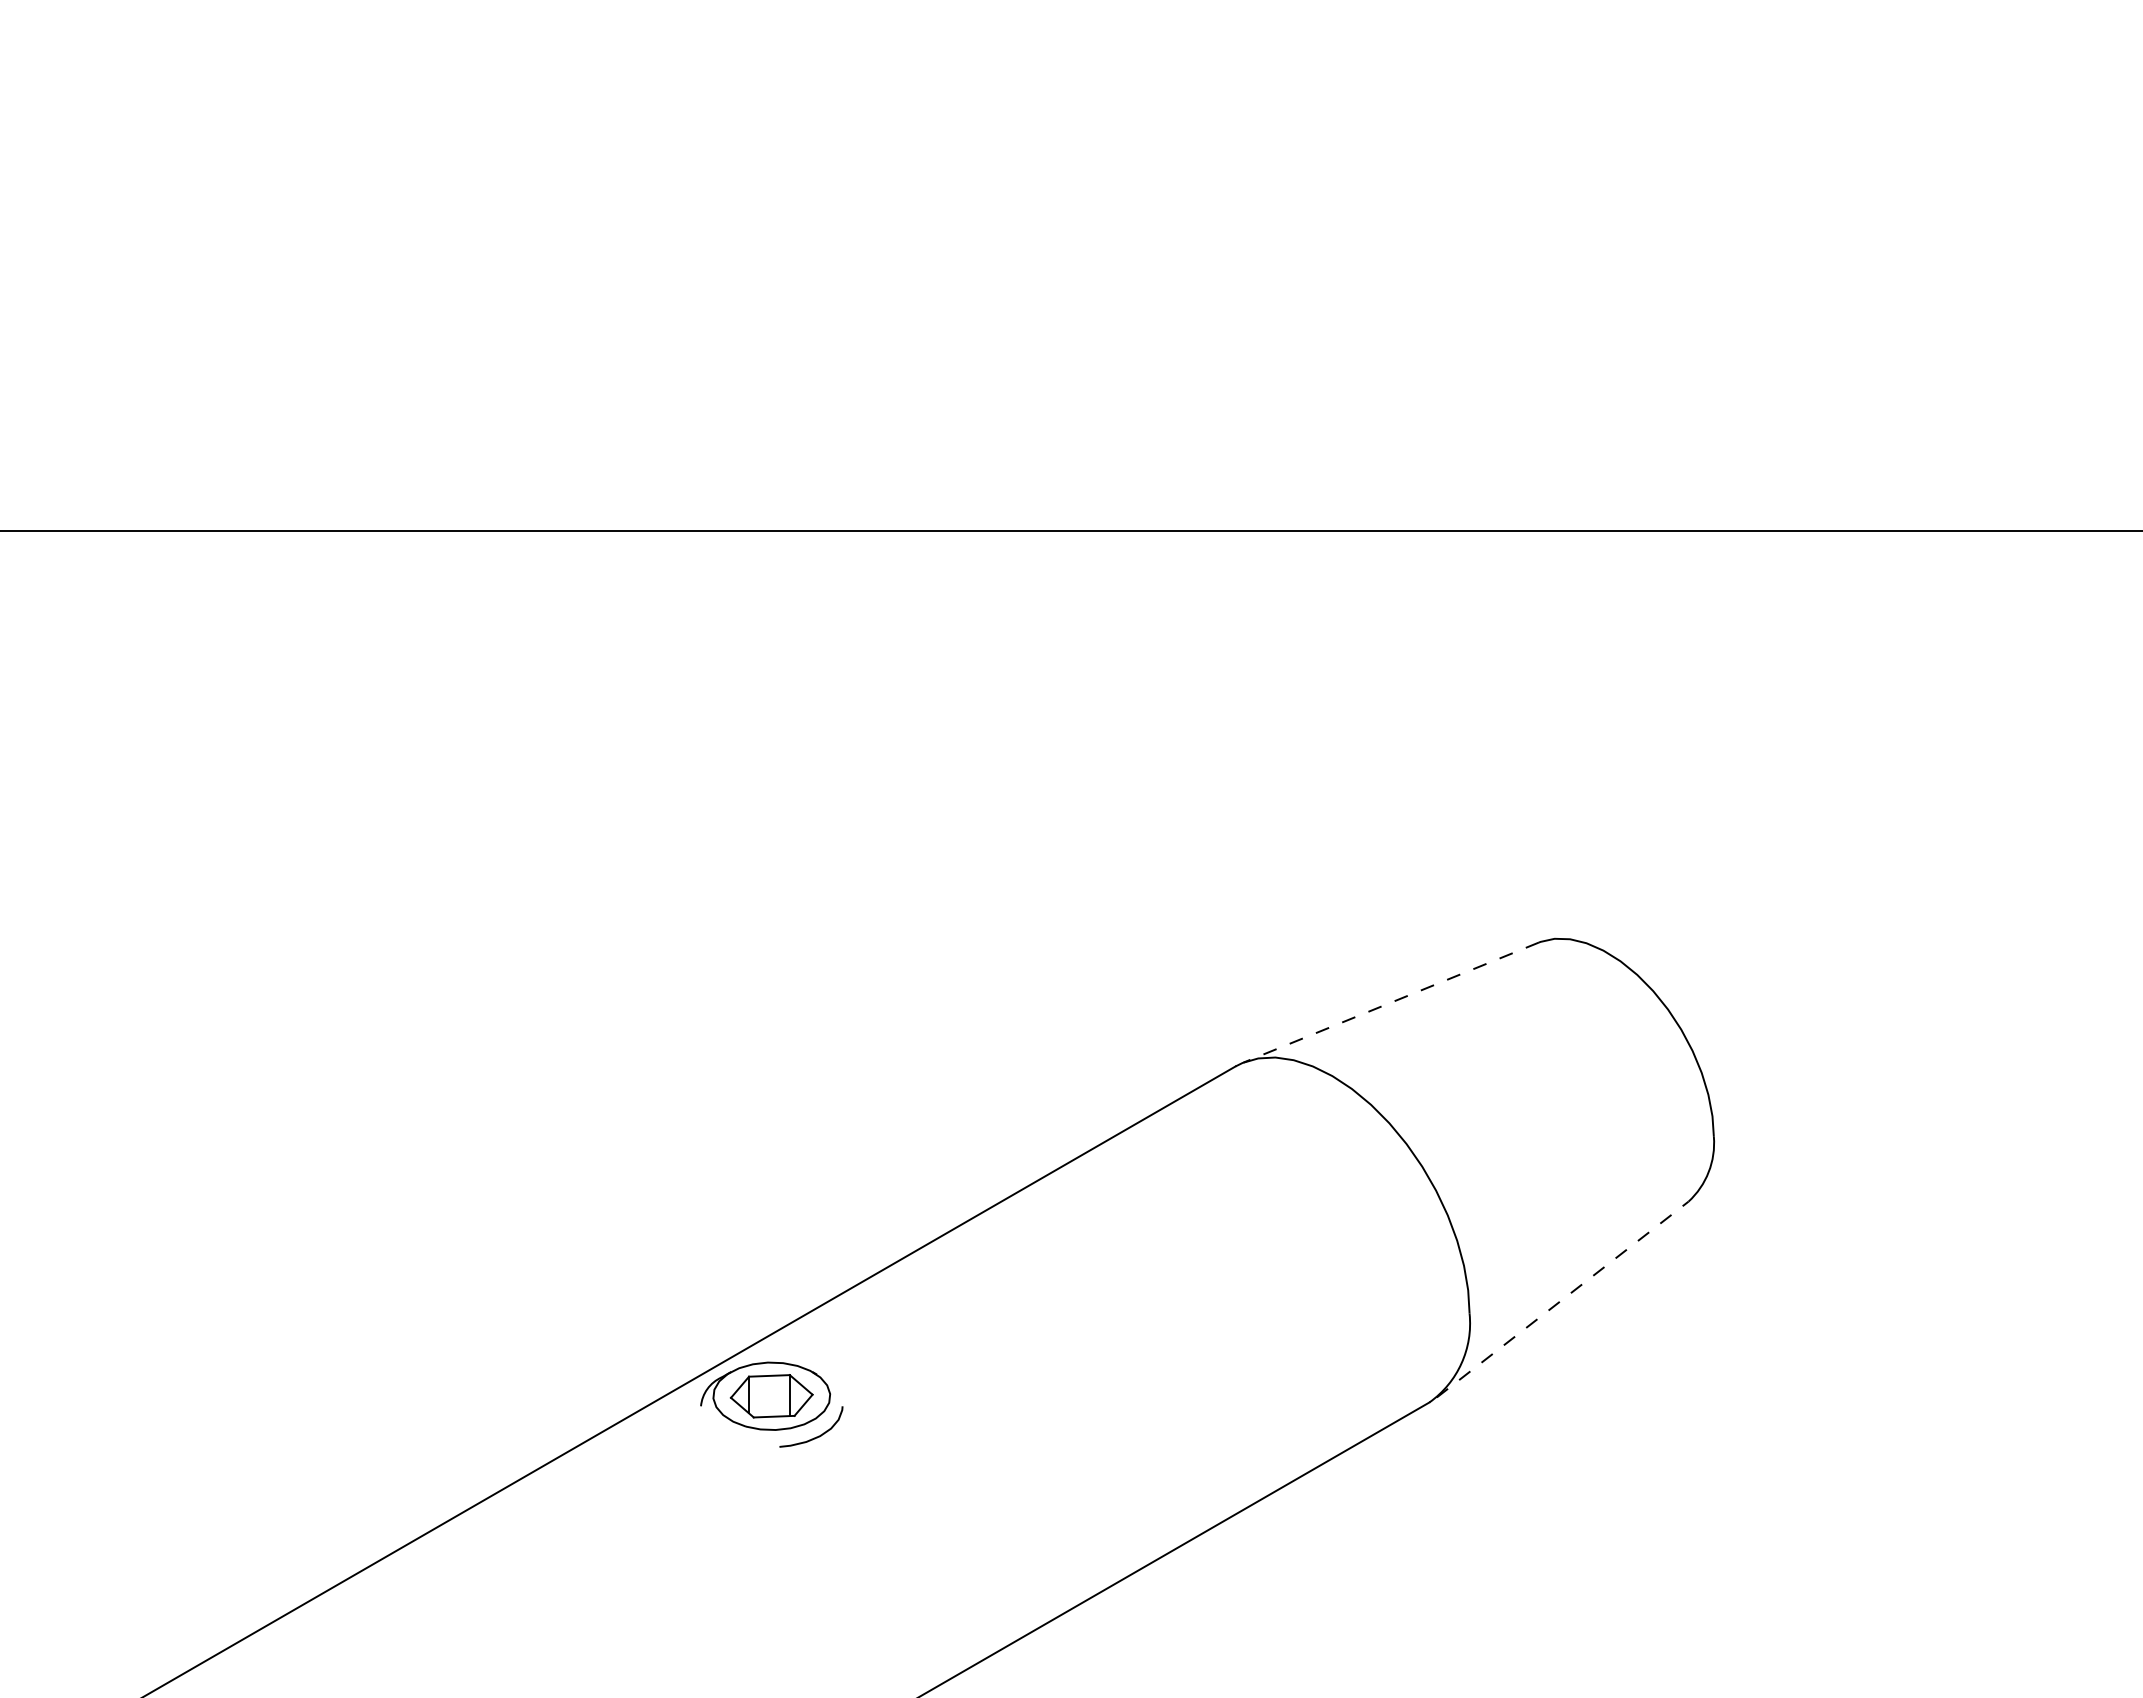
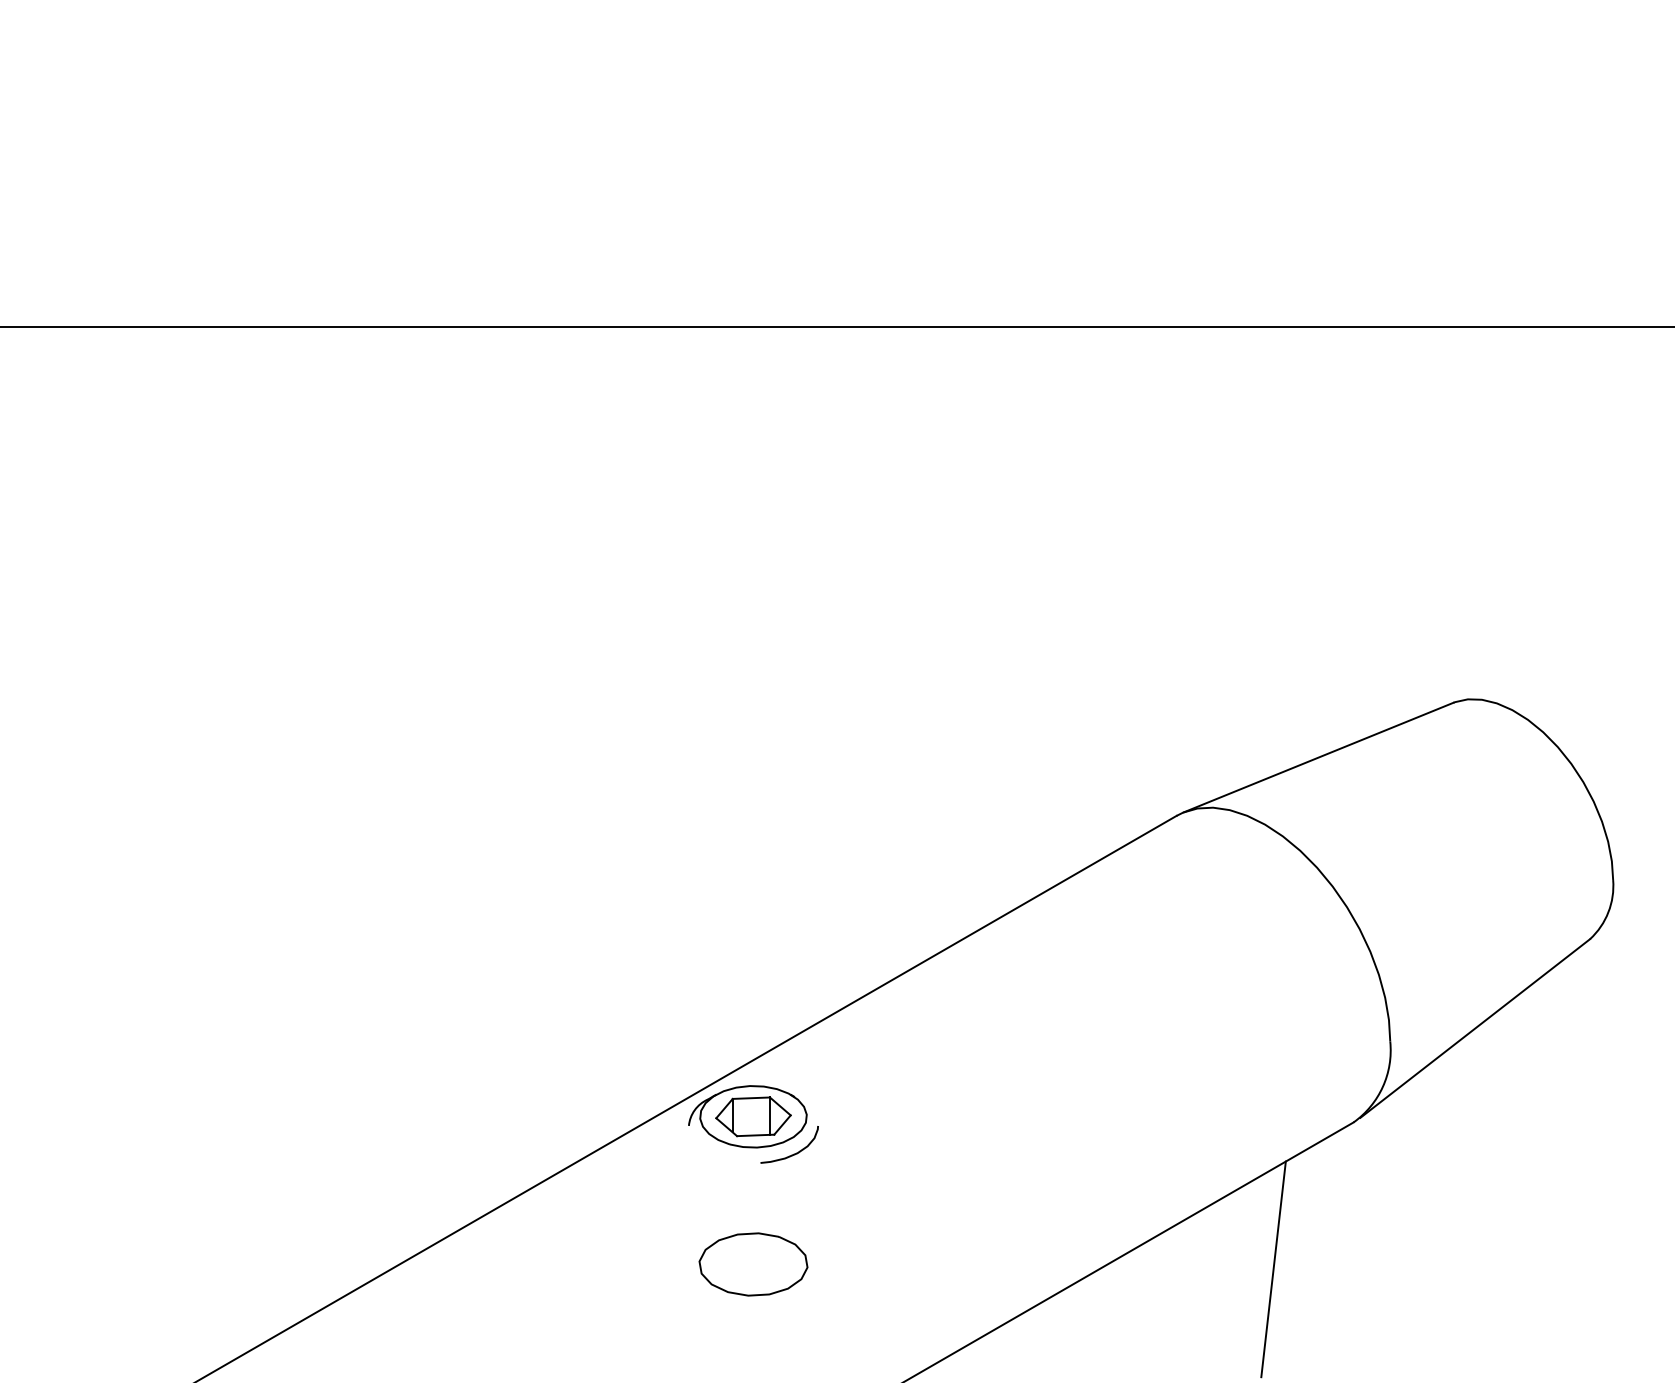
line: (1390, 1002) -> (1318, 757), dashed -> solid
line: (1563, 1299) -> (1475, 1028), dashed -> solid
part: (771, 1558) -> (753, 1264), added
line: (1341, 1563) -> (1273, 1269), added

